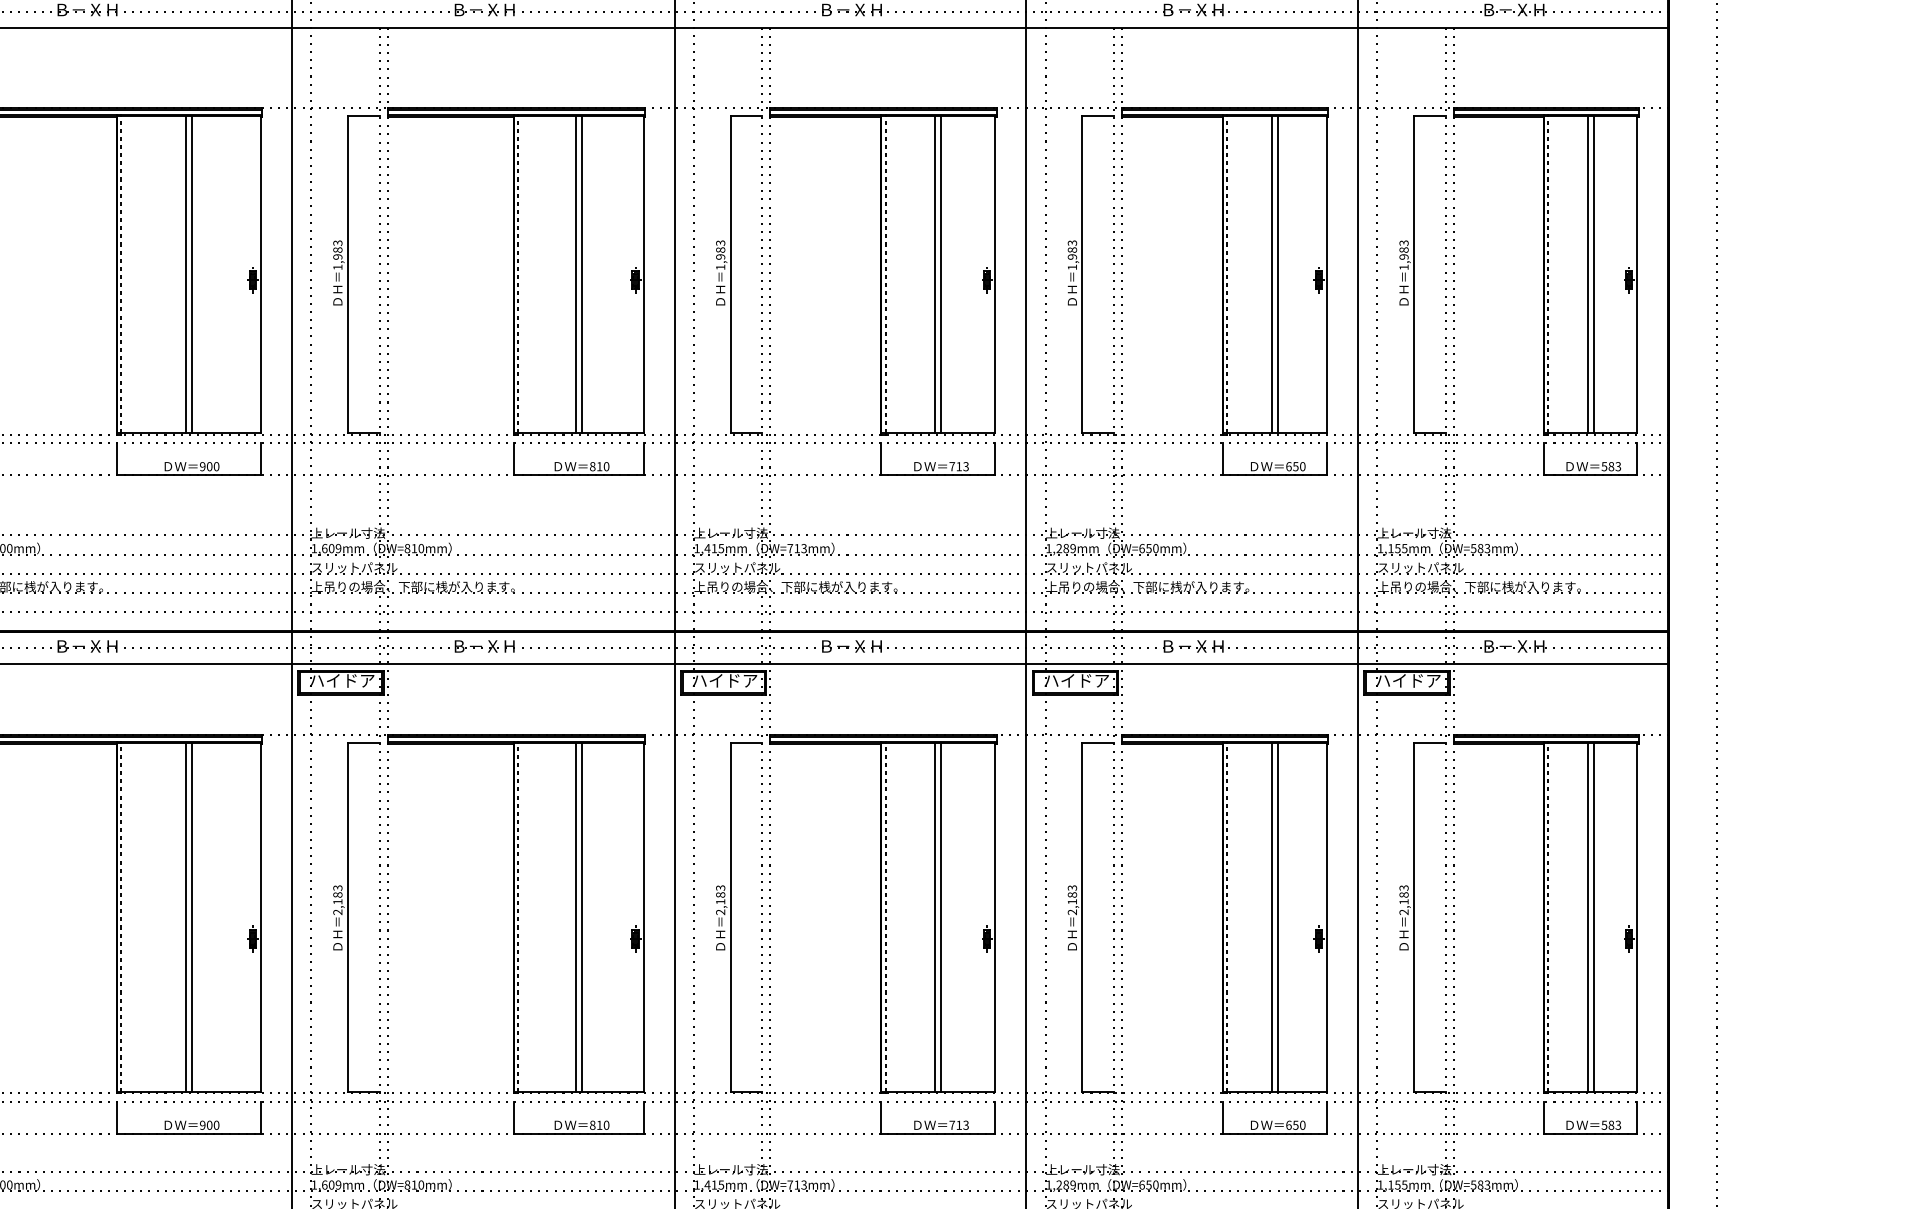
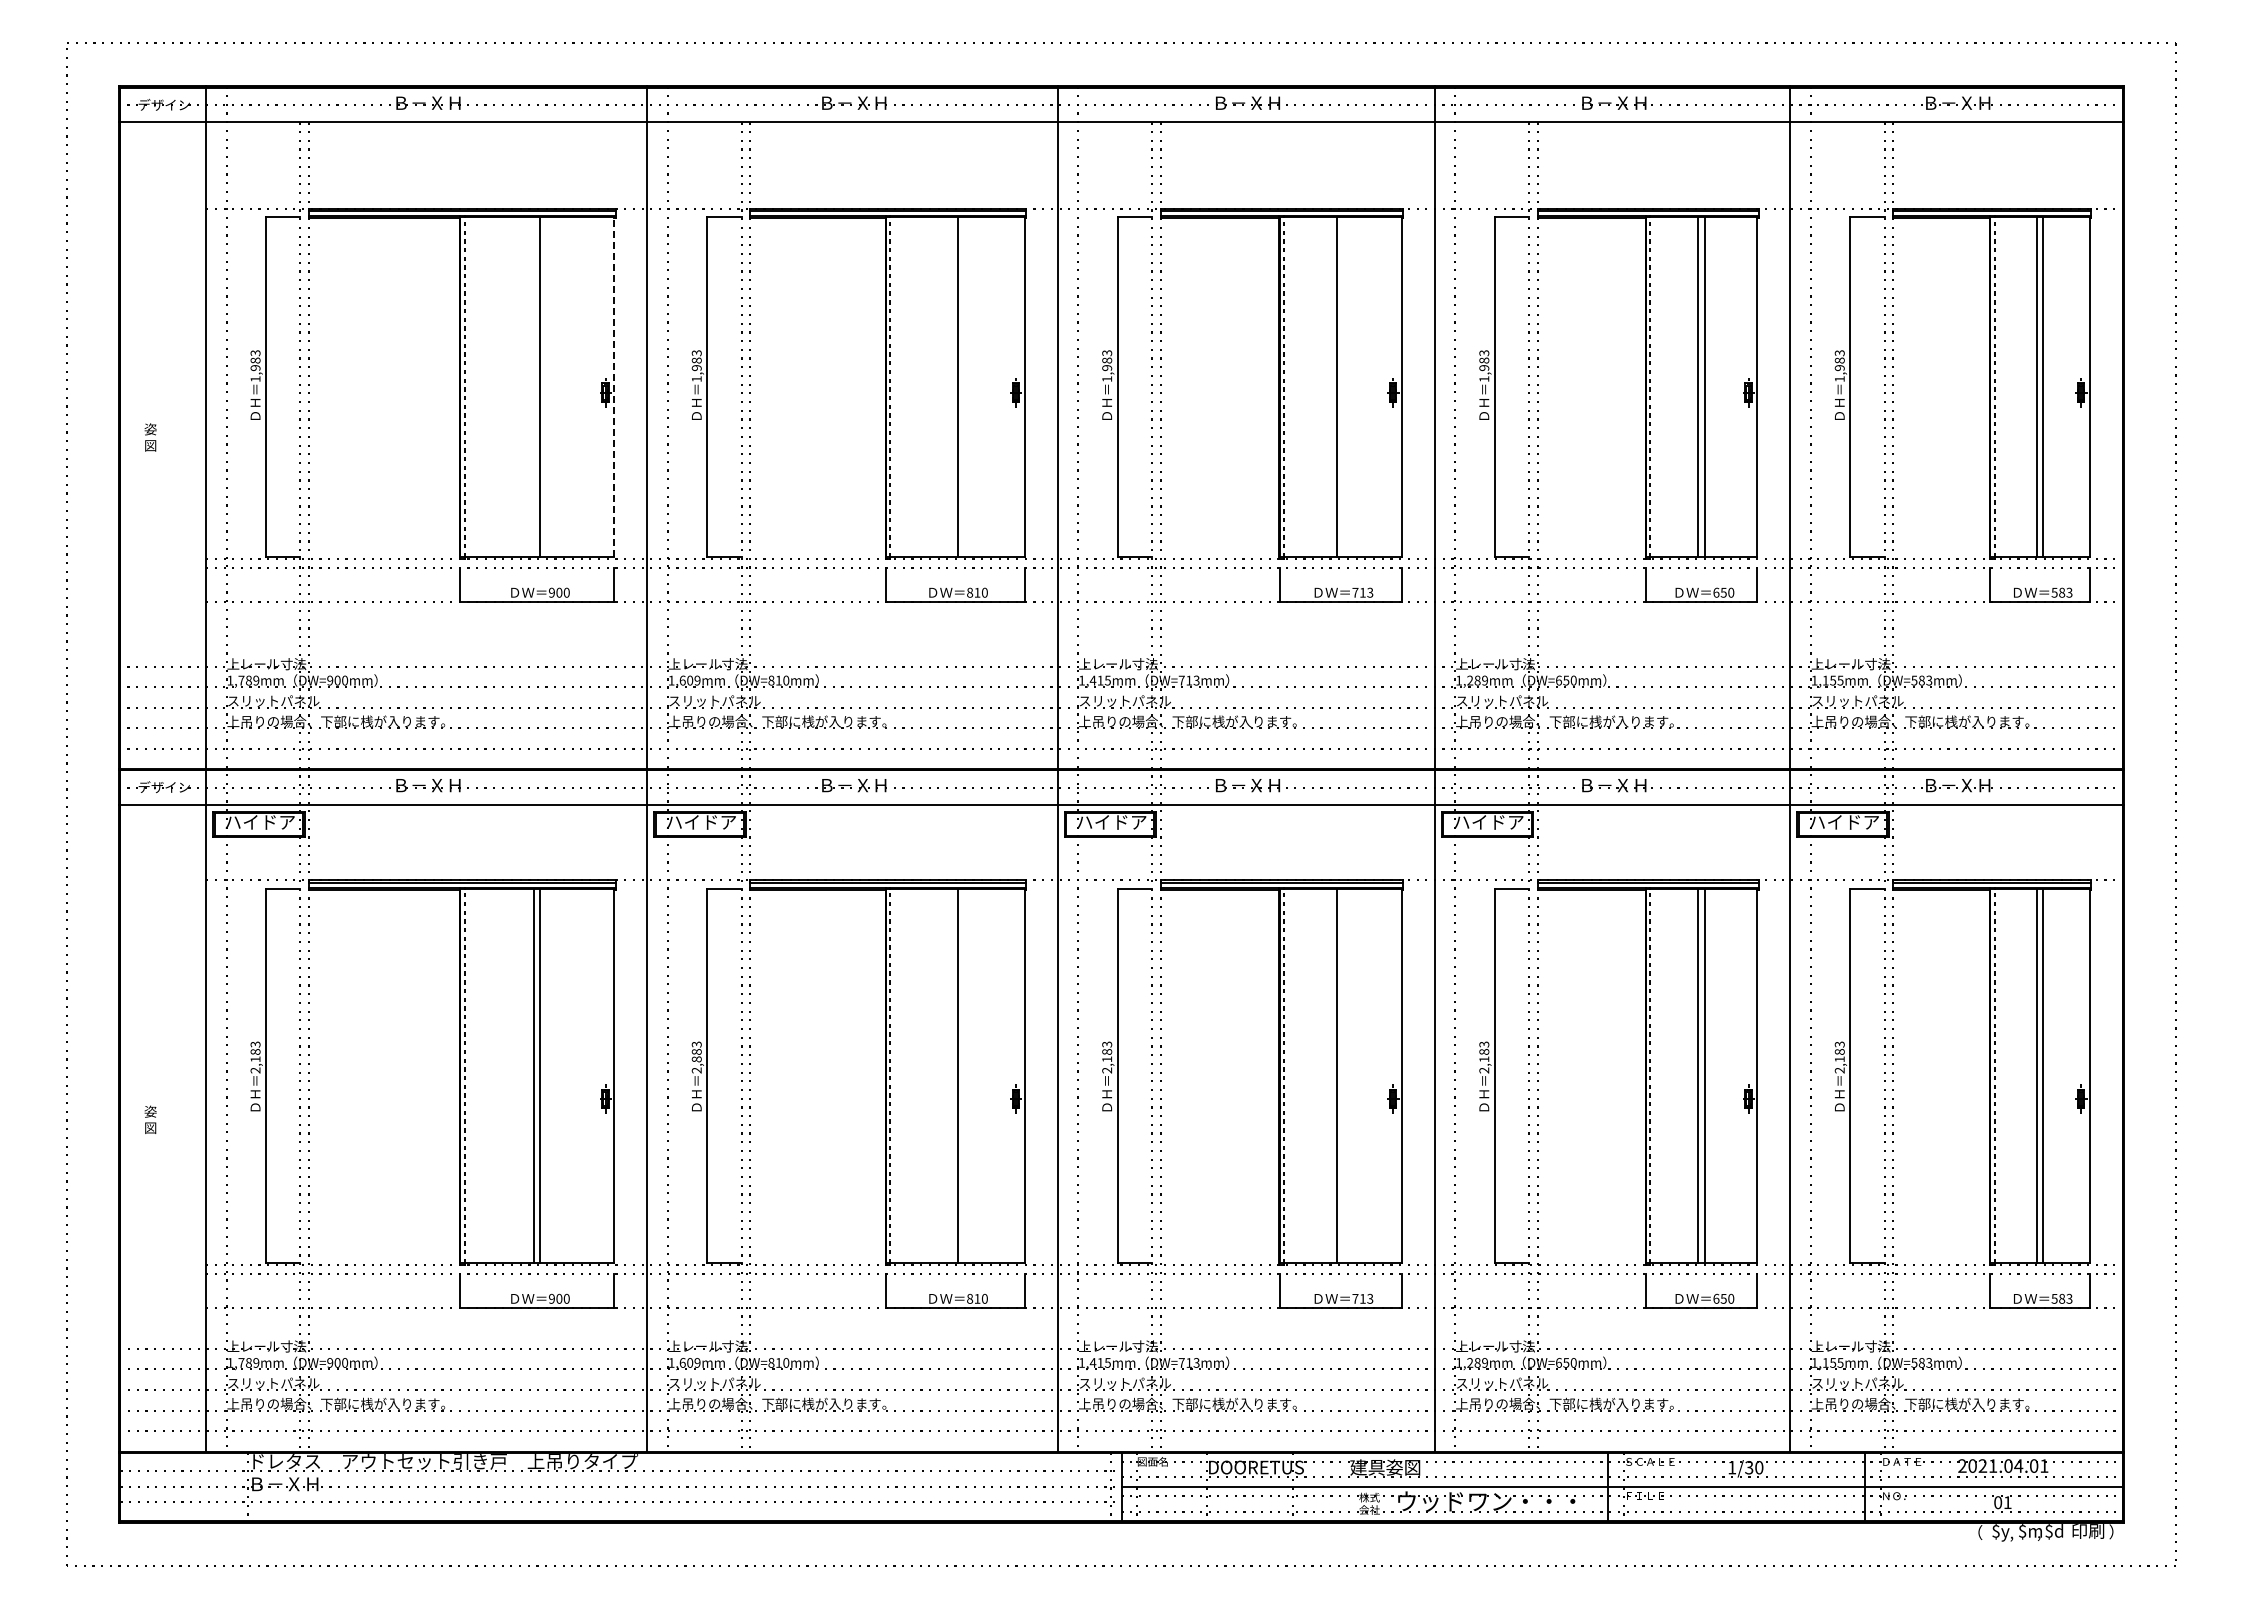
line: (185, 275) -> (533, 387), removed
line: (261, 275) -> (614, 387), solid -> dashed
line: (575, 275) -> (951, 387), removed
line: (941, 275) -> (1343, 387), removed
text: (337, 902) -> (696, 1059), 2,183 -> 2,883
line: (575, 916) -> (951, 1075), removed
line: (941, 916) -> (1343, 1075), removed

